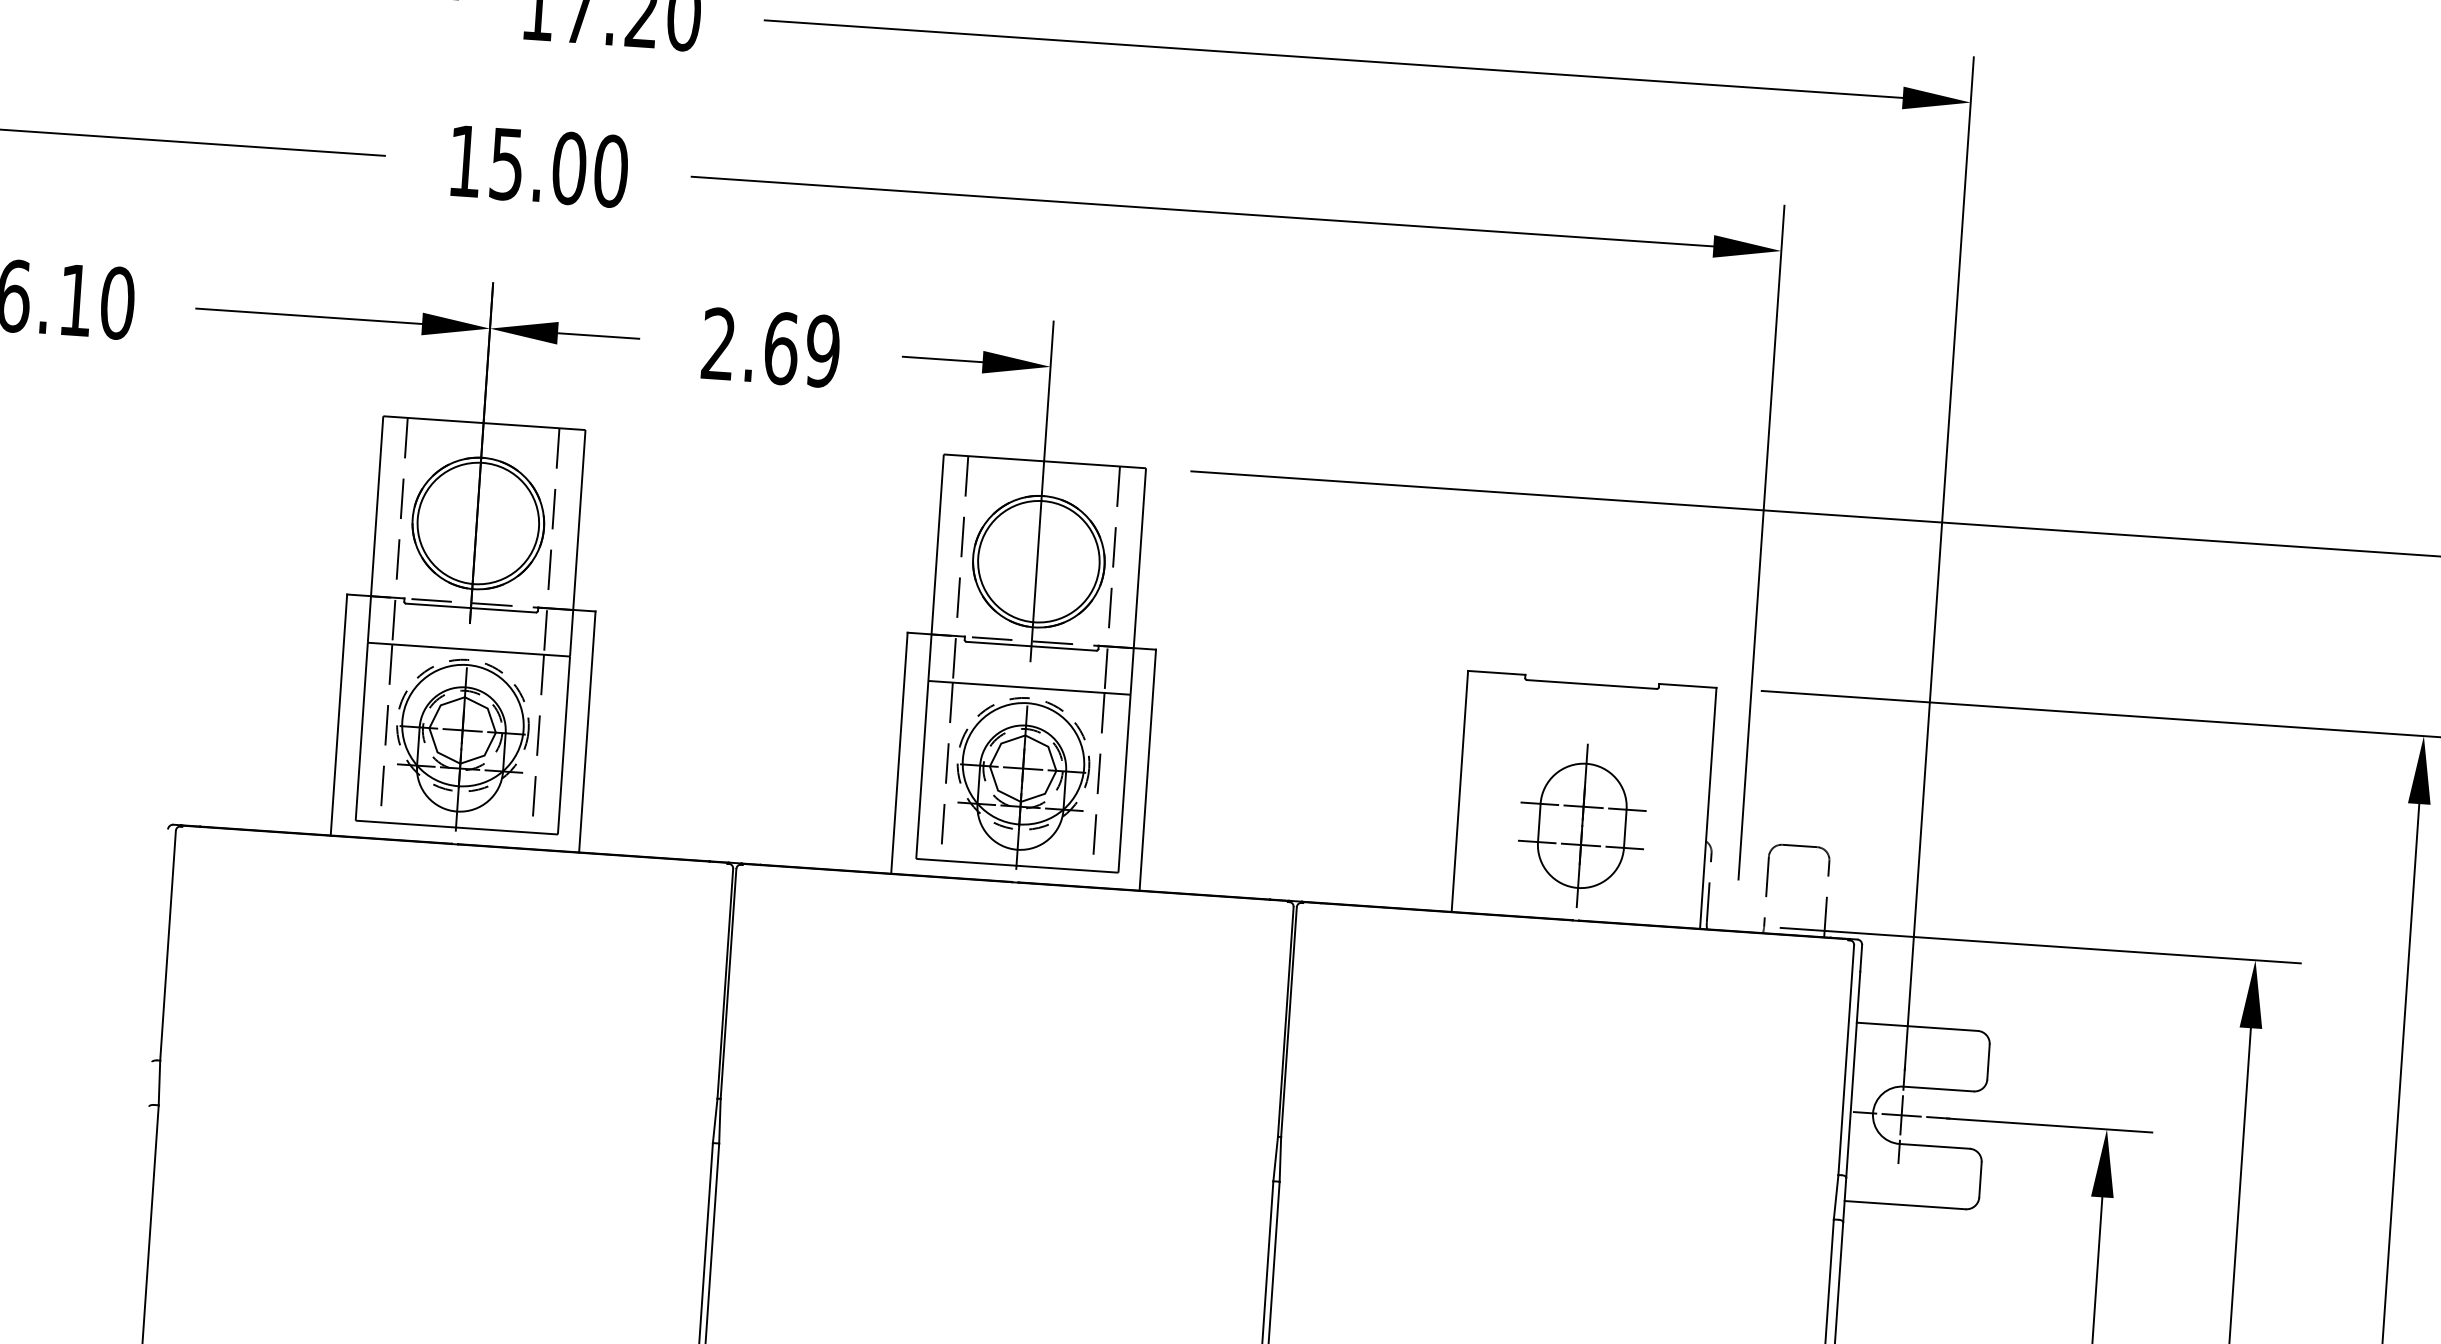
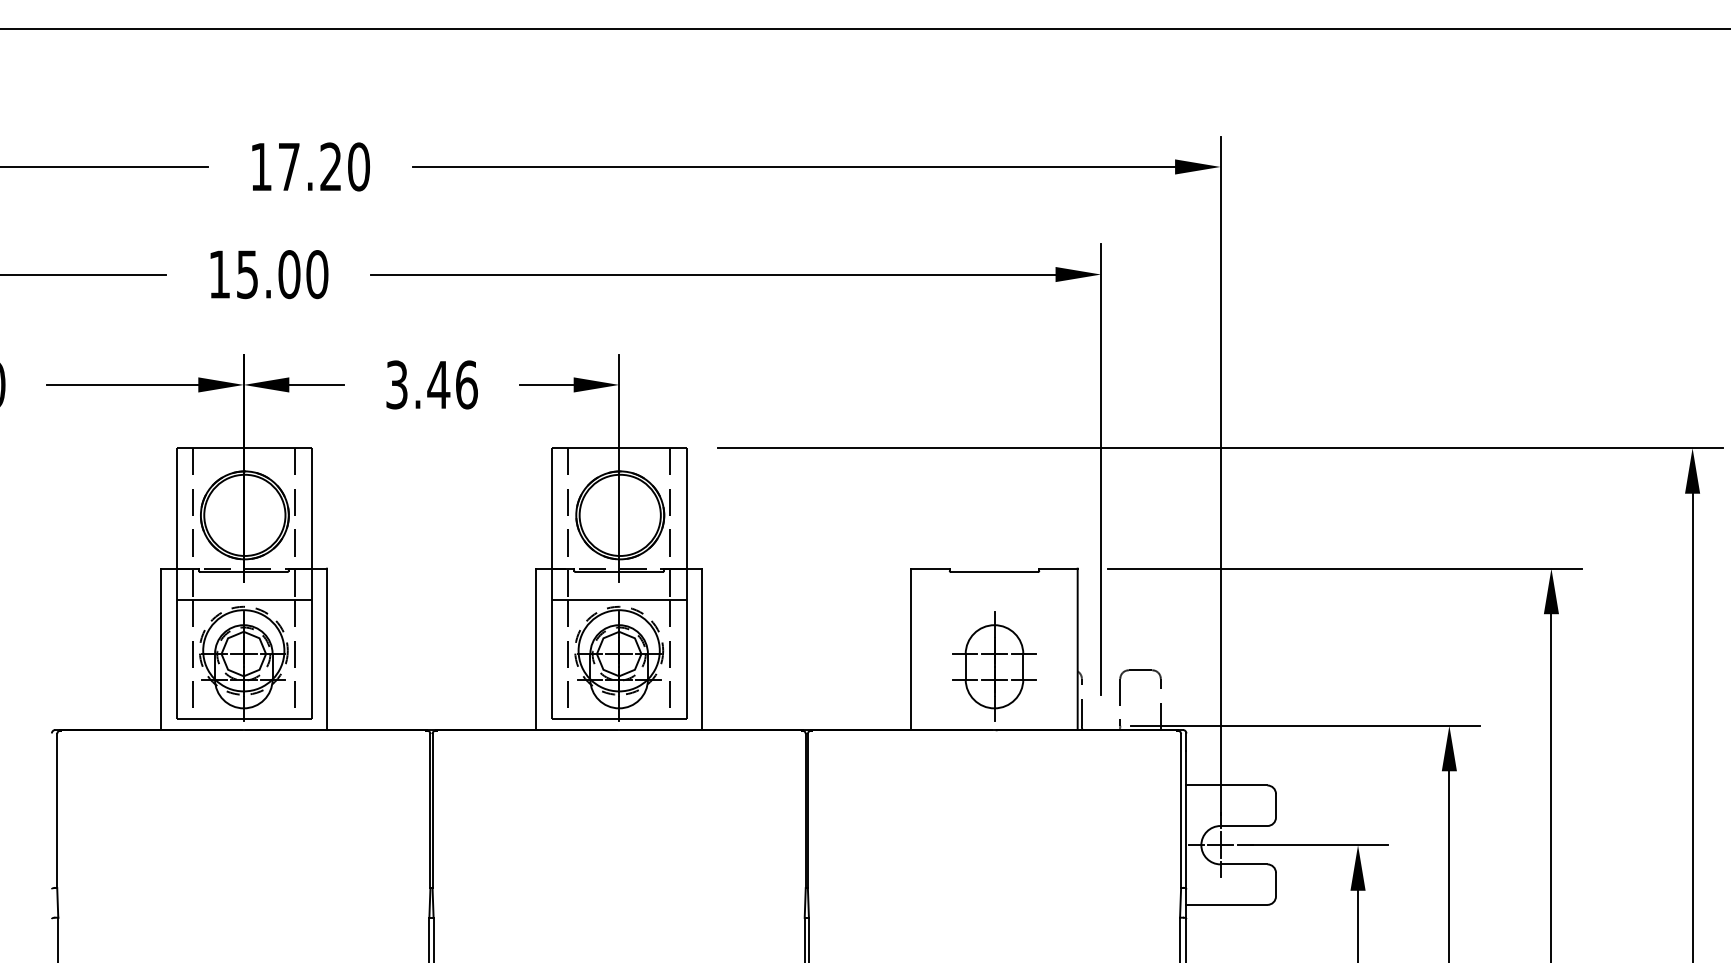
text: (770, 347) -> (431, 384), 2.69 -> 3.46

